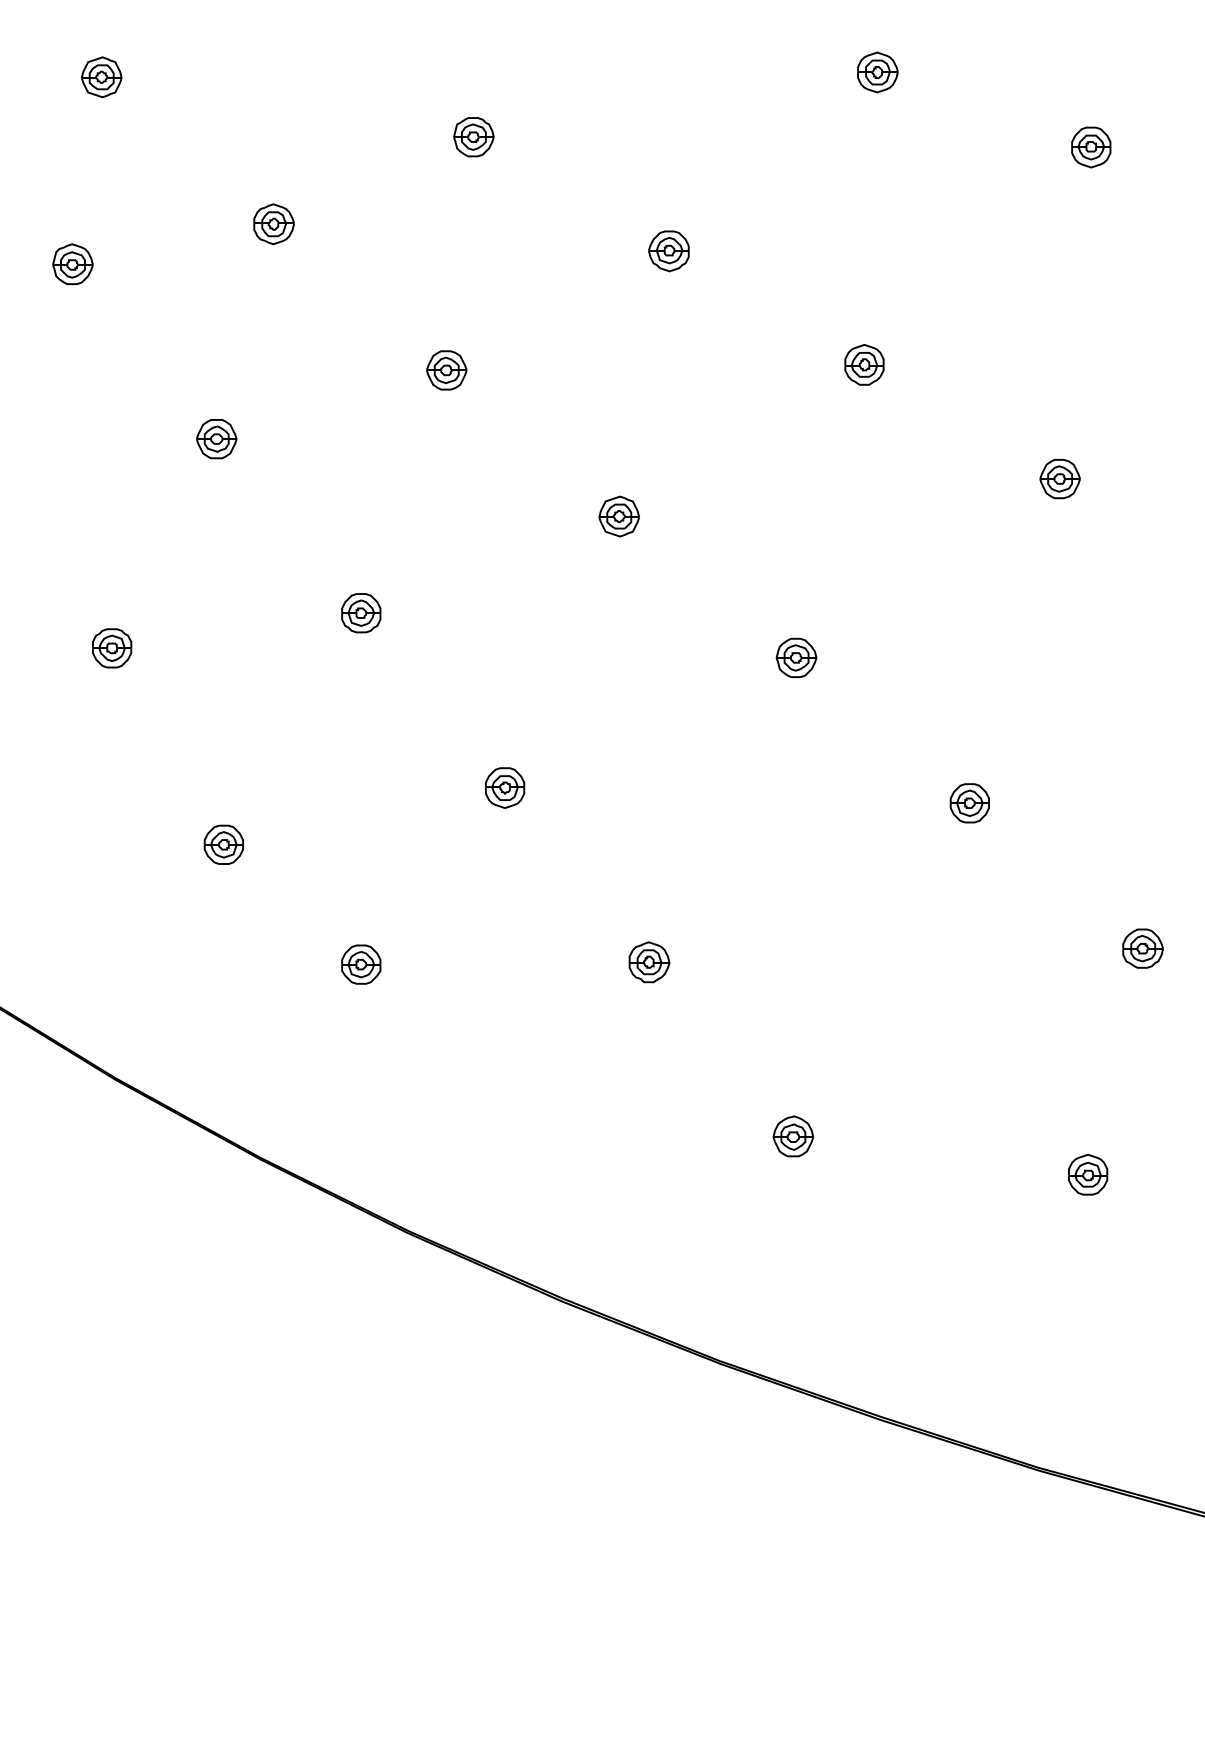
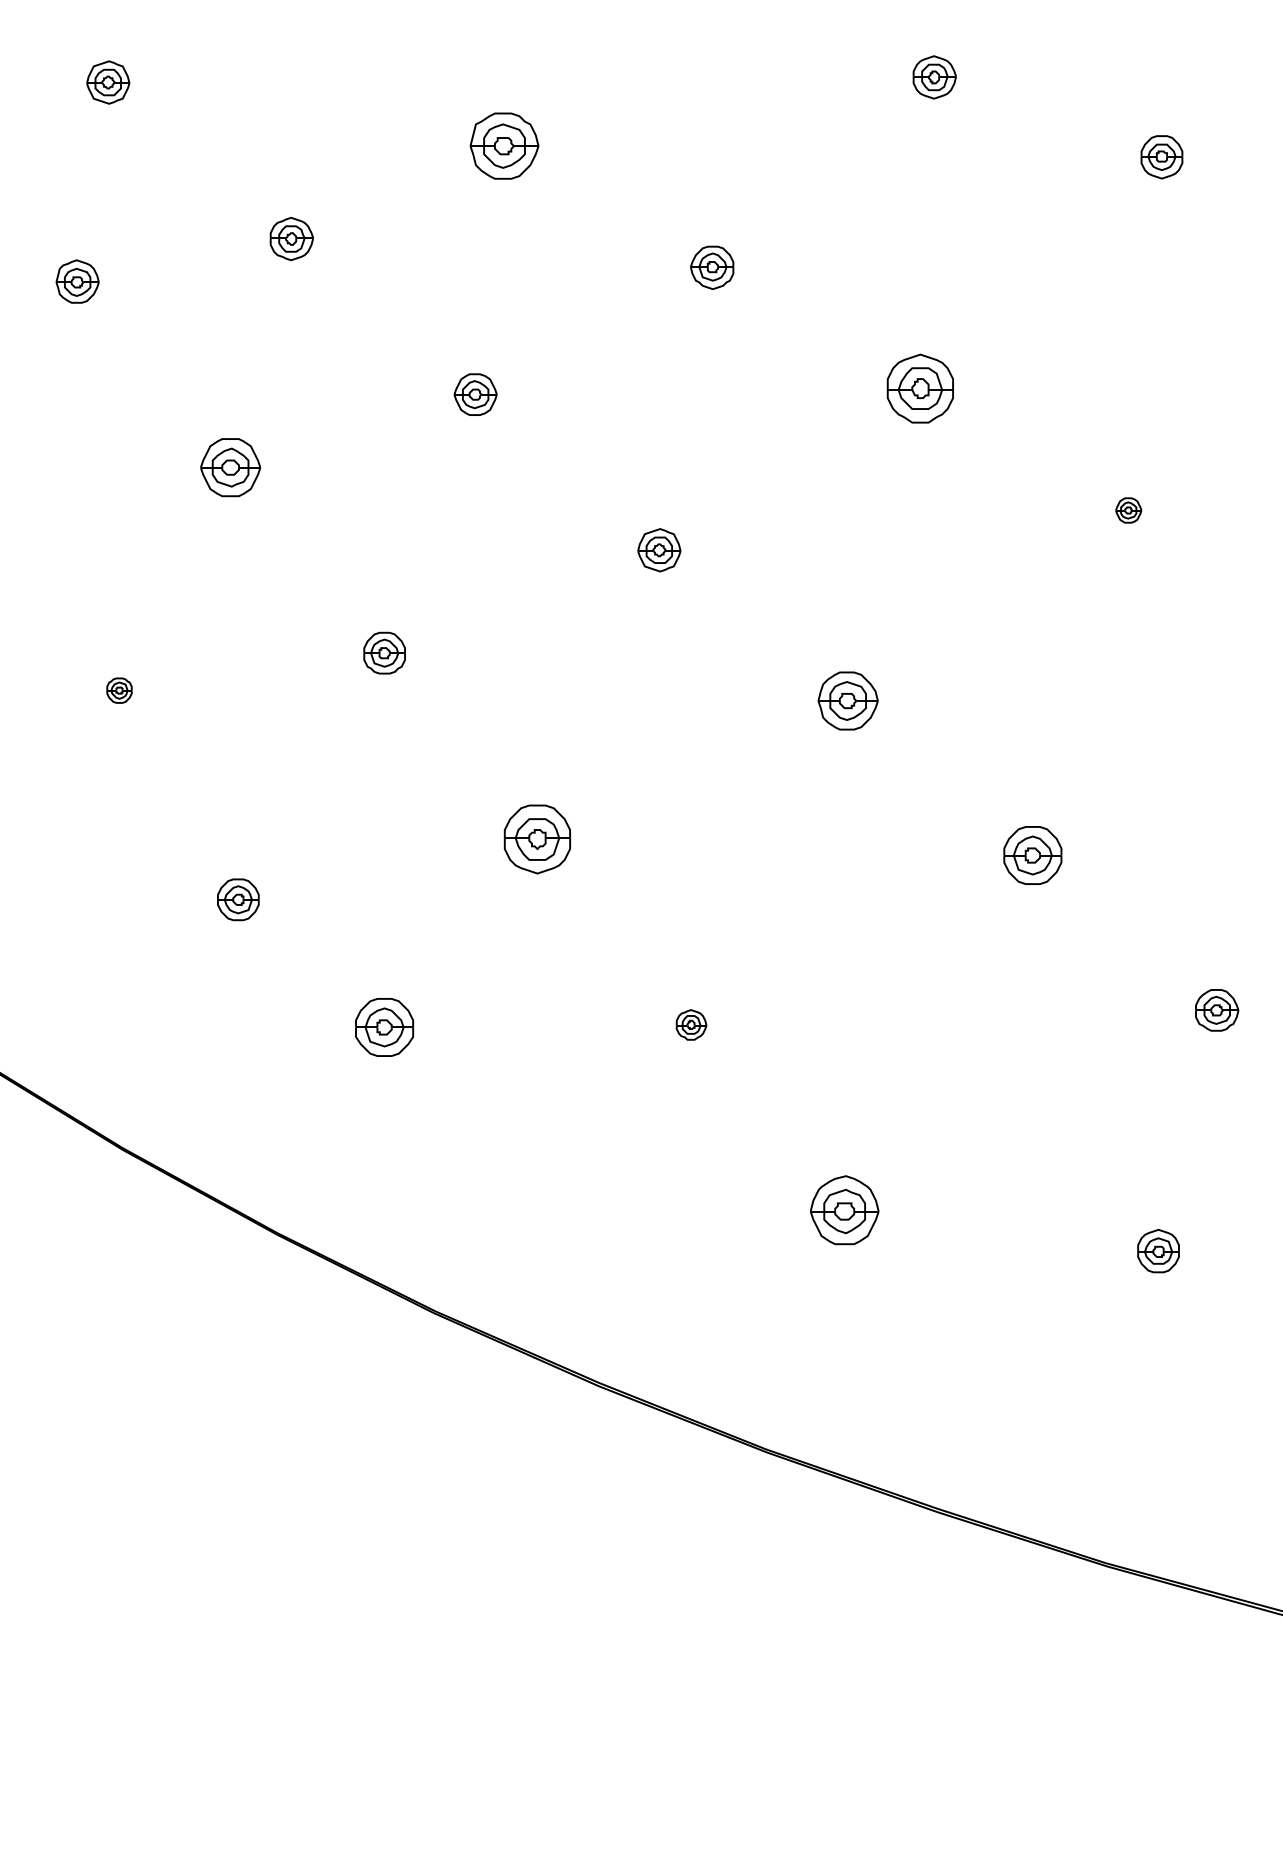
part: (473, 137) -> (504, 146), size x1.6
part: (864, 364) -> (920, 388), size x1.6
part: (216, 439) -> (230, 468), size x1.4
part: (1059, 479) -> (1128, 510), size x0.6
part: (112, 648) -> (119, 690), size x0.6
part: (796, 657) -> (848, 700), size x1.4
part: (505, 787) -> (538, 838), size x1.6
part: (969, 803) -> (1032, 855), size x1.4
part: (649, 962) -> (691, 1025), size x0.7
part: (361, 964) -> (384, 1027), size x1.4
part: (793, 1136) -> (844, 1210), size x1.6

